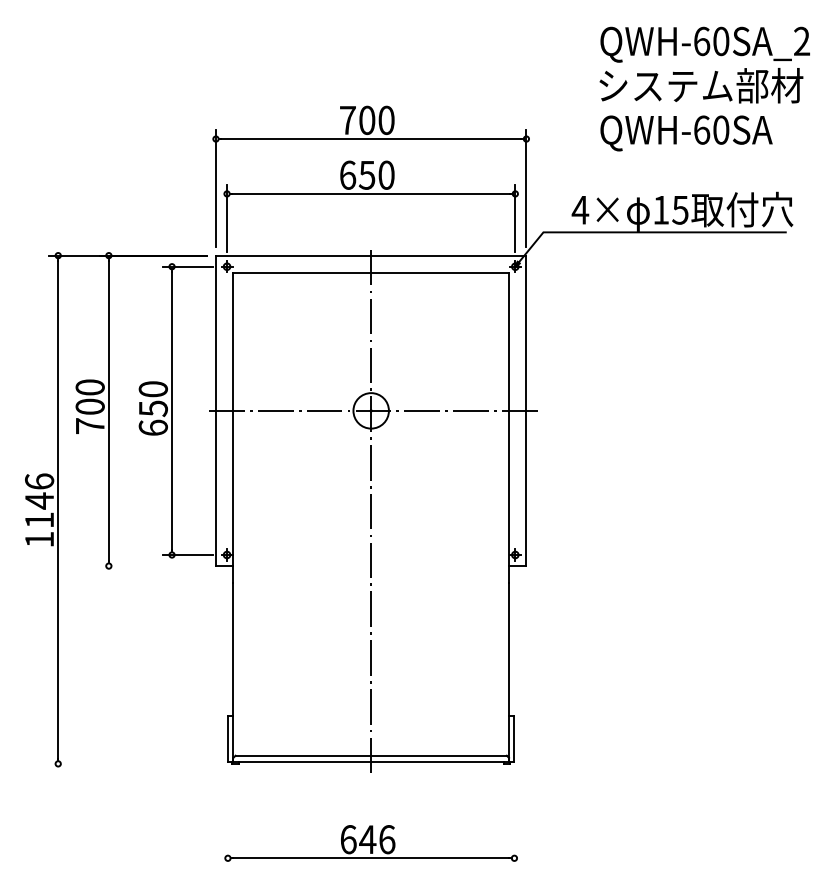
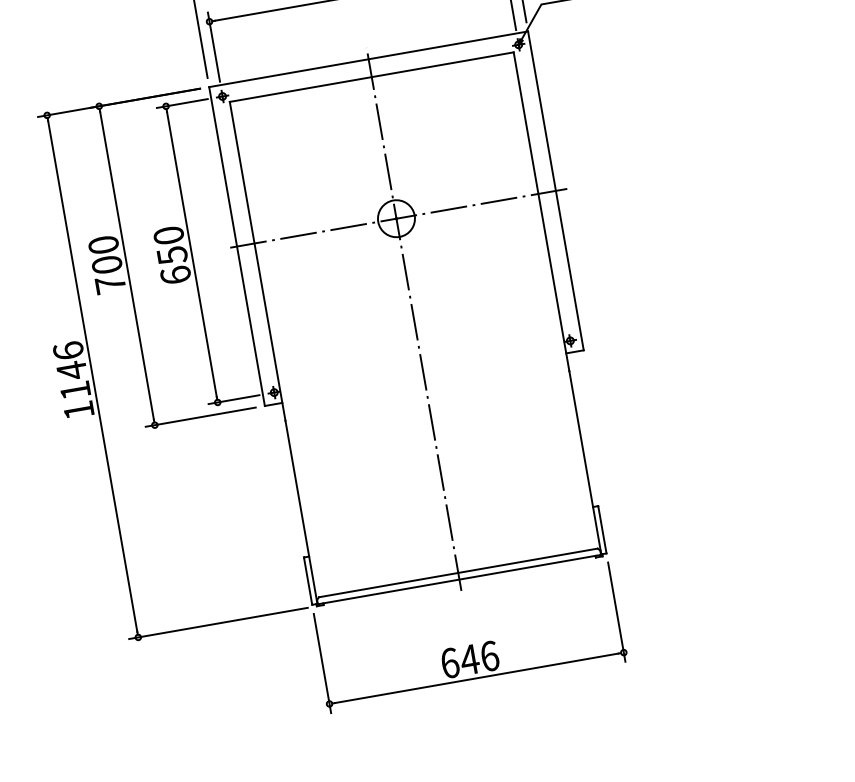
line: (153, 566) -> (200, 417), added
line: (136, 763) -> (218, 623), added
line: (227, 818) -> (321, 663), added
line: (514, 818) -> (616, 611), added

